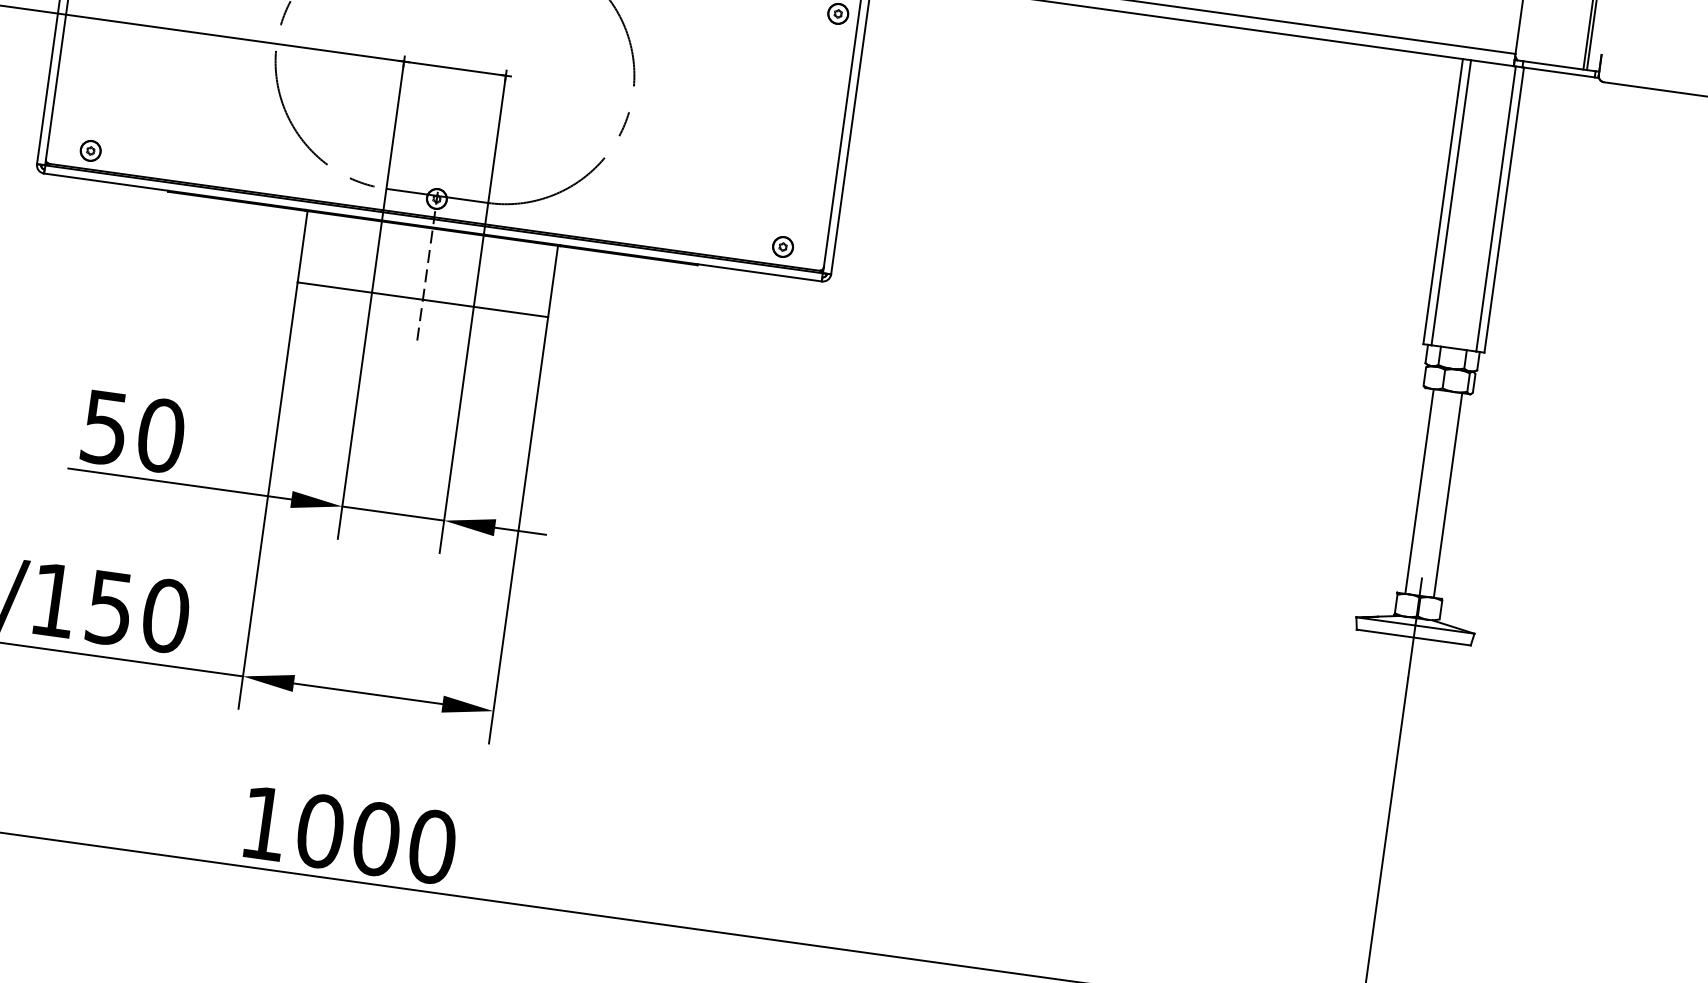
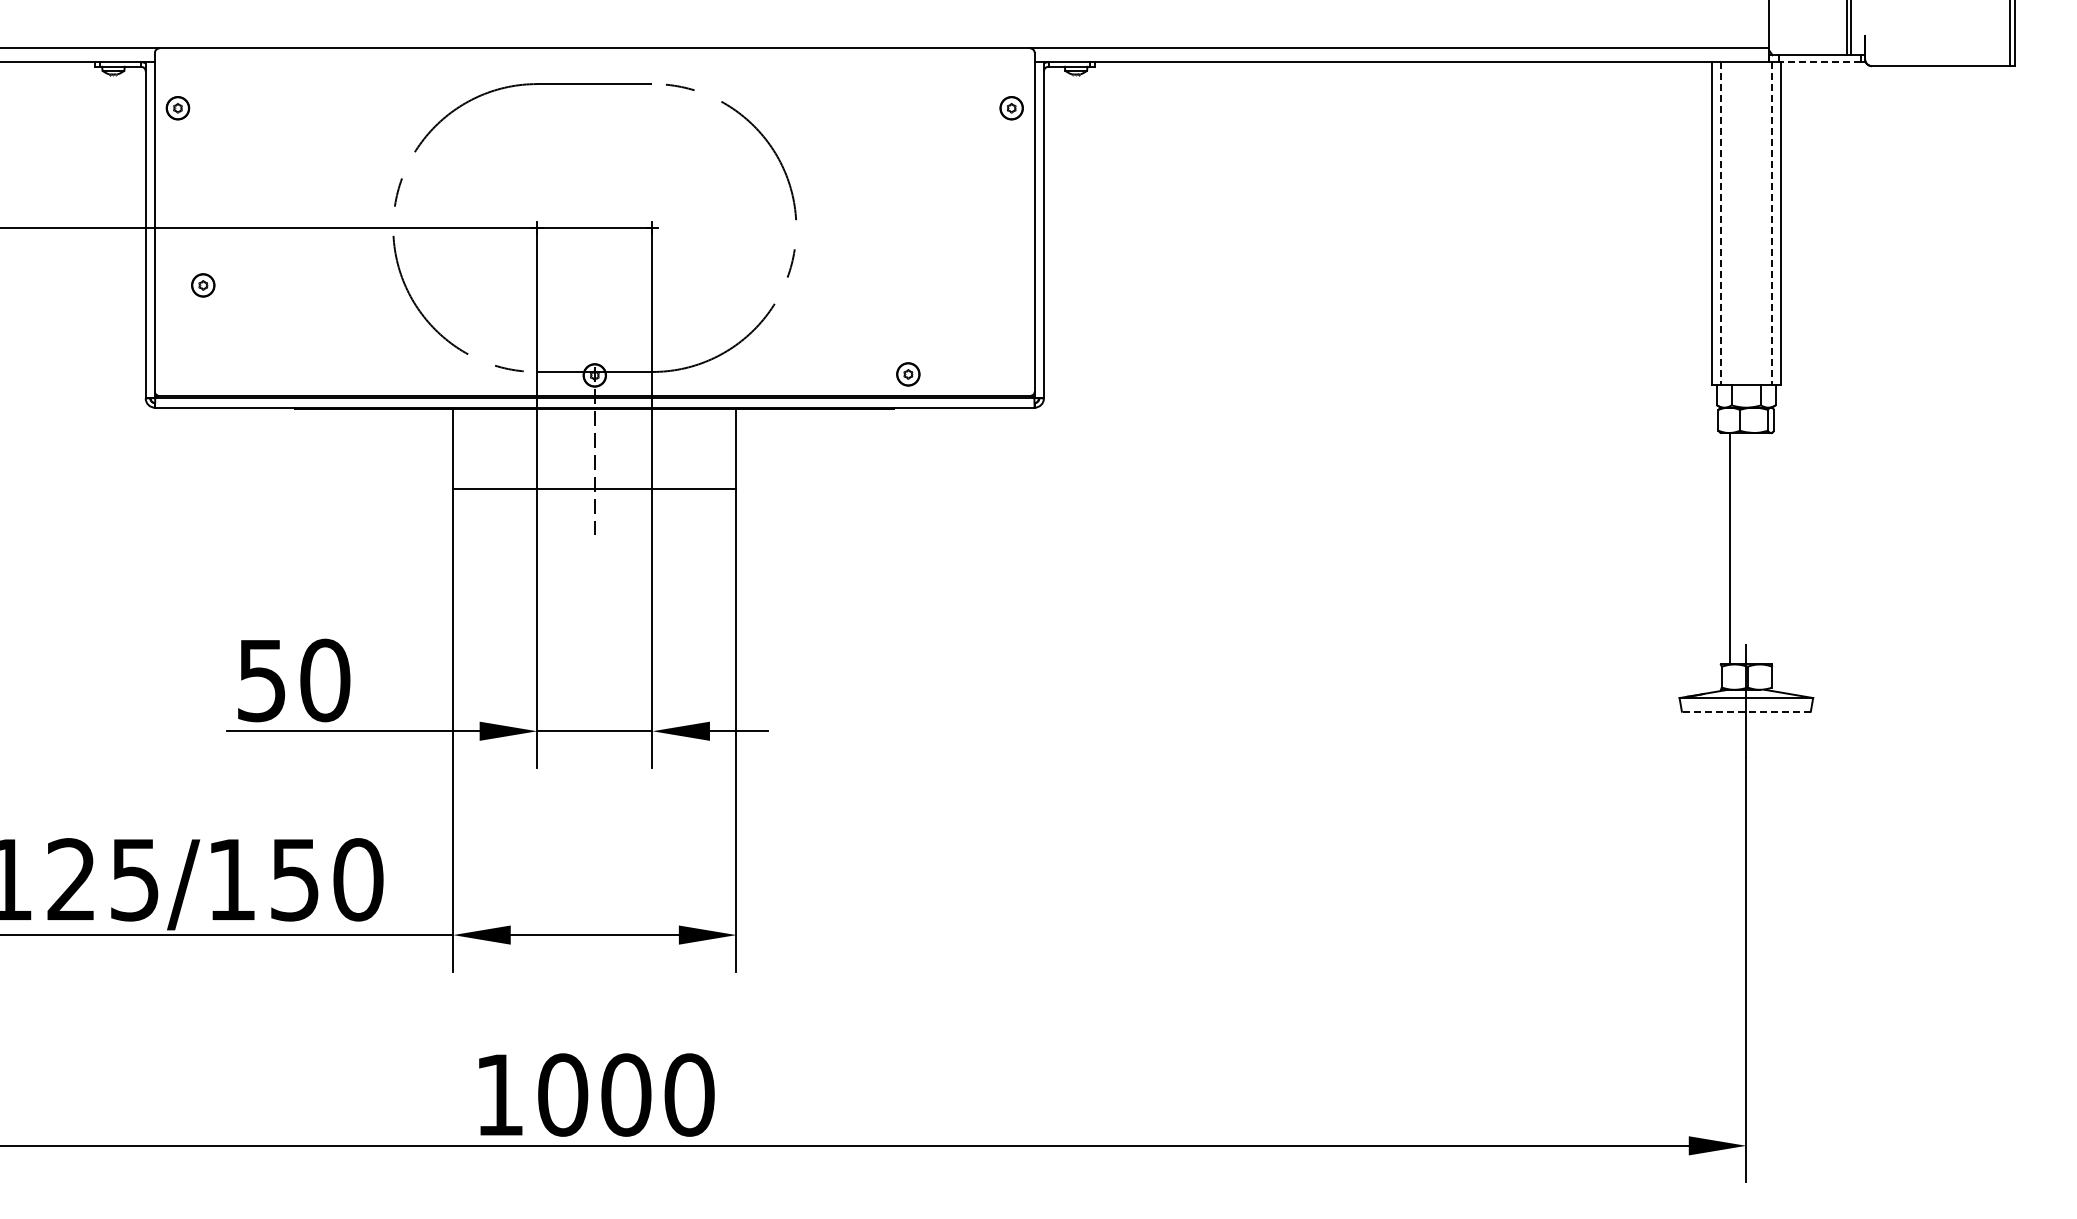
line: (1558, 72) -> (1820, 62), solid -> dashed
part: (90, 151) -> (203, 285), moved
line: (1451, 202) -> (1721, 223), solid -> dashed
line: (1495, 209) -> (1771, 223), solid -> dashed
part: (783, 247) -> (908, 374), moved
line: (1448, 495) -> (1762, 548), removed
line: (1413, 637) -> (1745, 711), solid -> dashed

